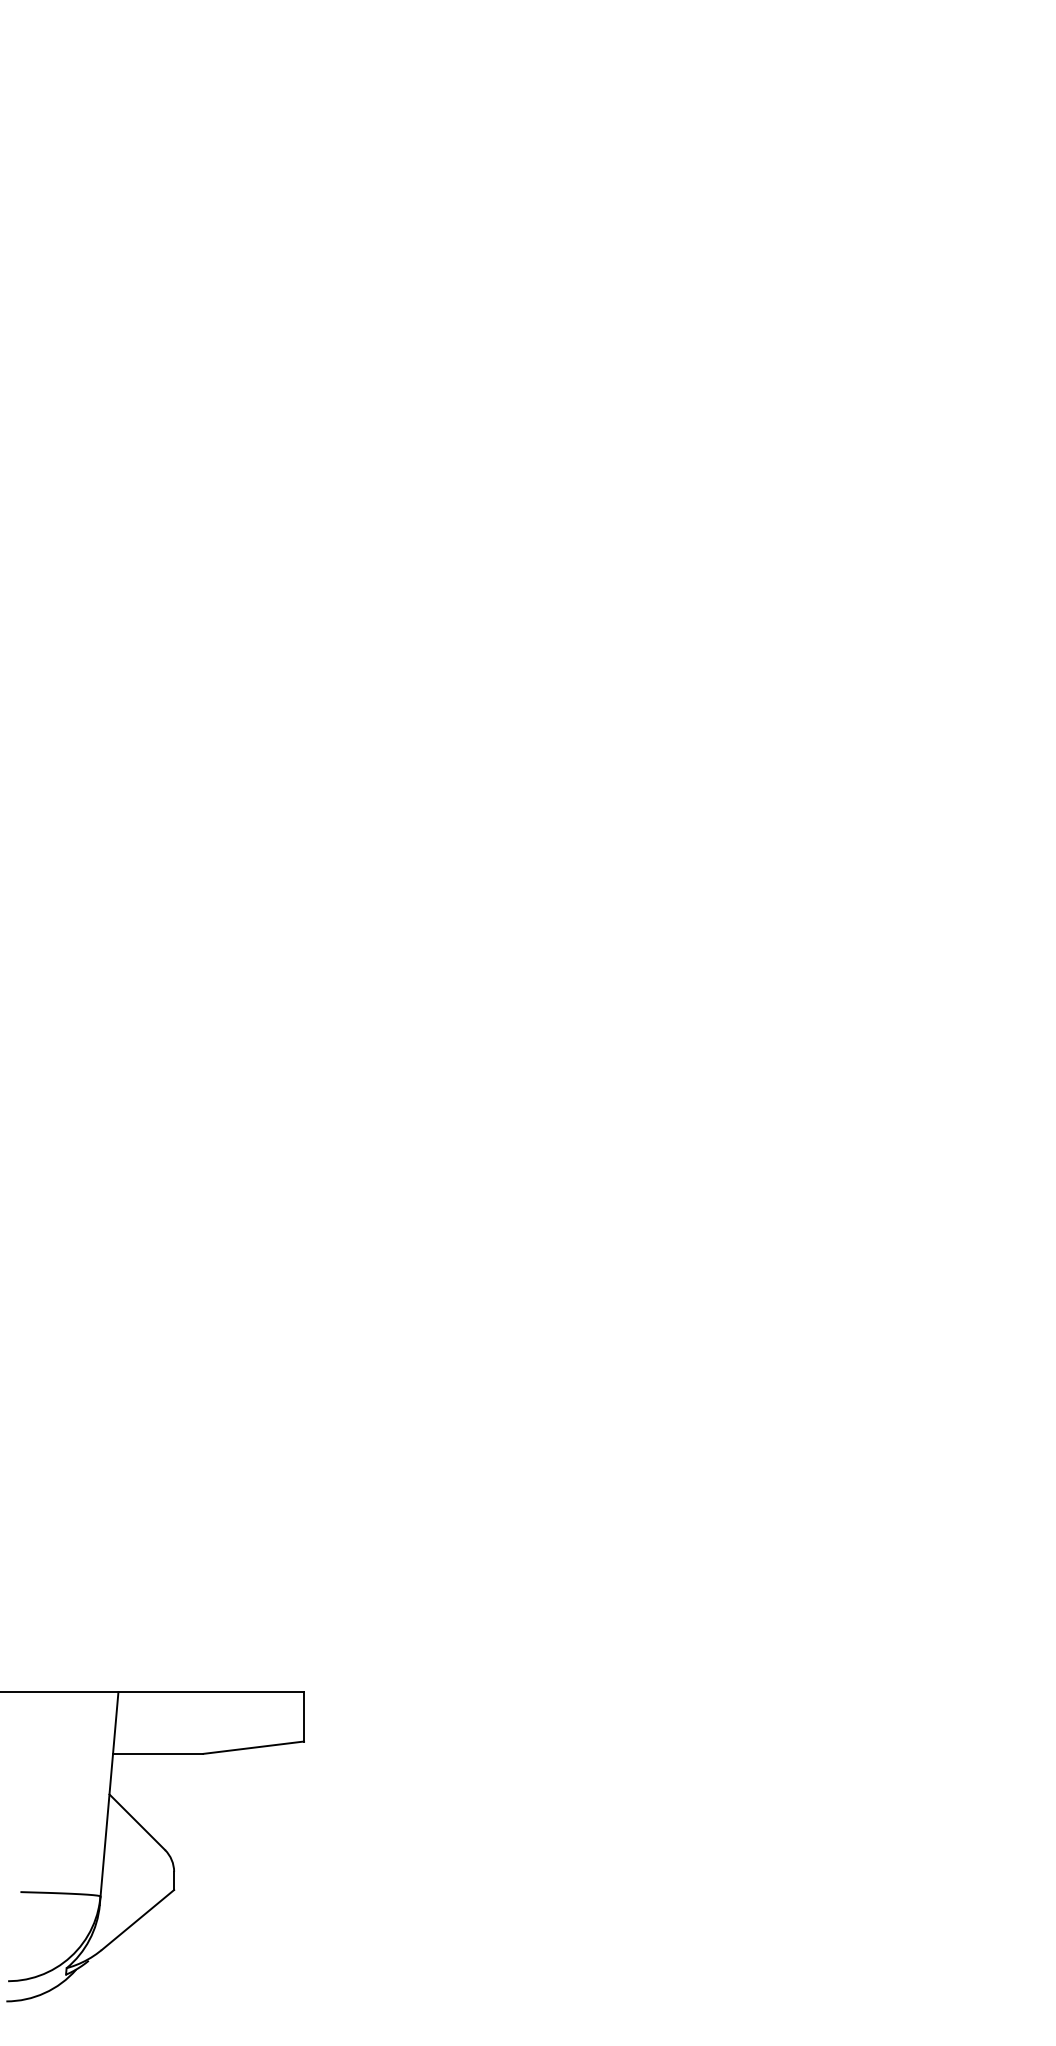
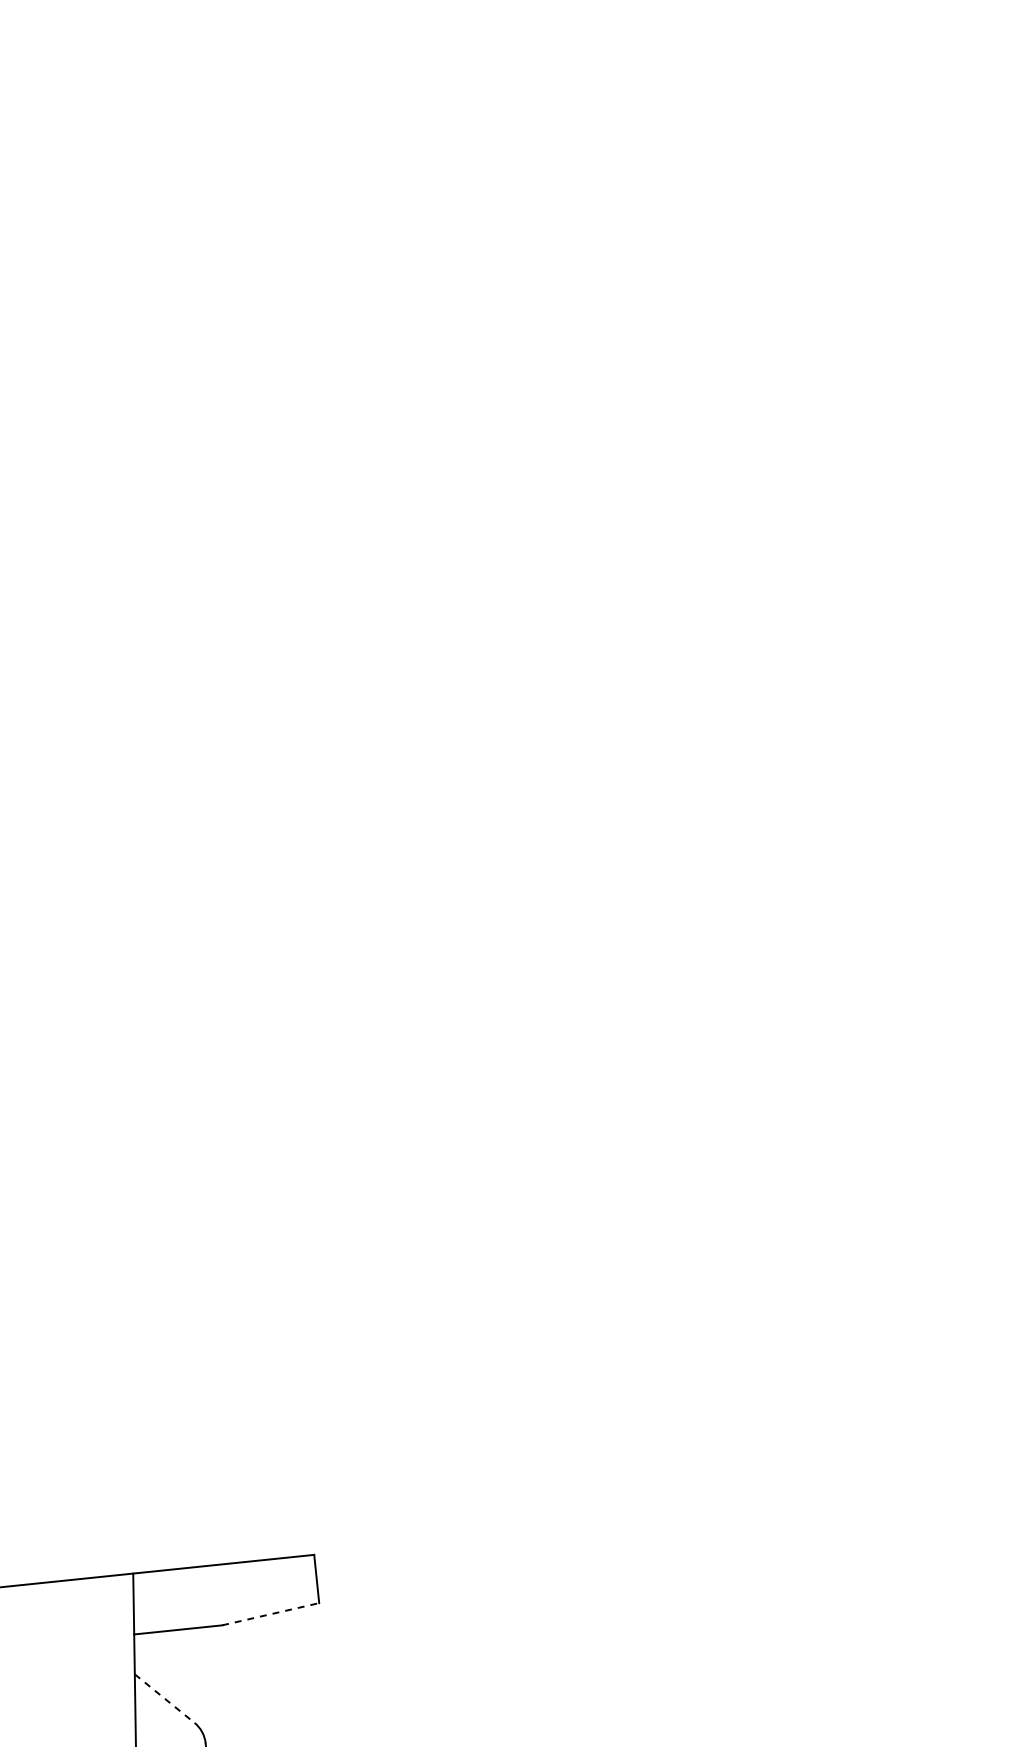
line: (253, 1747) -> (270, 1614), solid -> dashed
line: (137, 1822) -> (164, 1698), solid -> dashed

